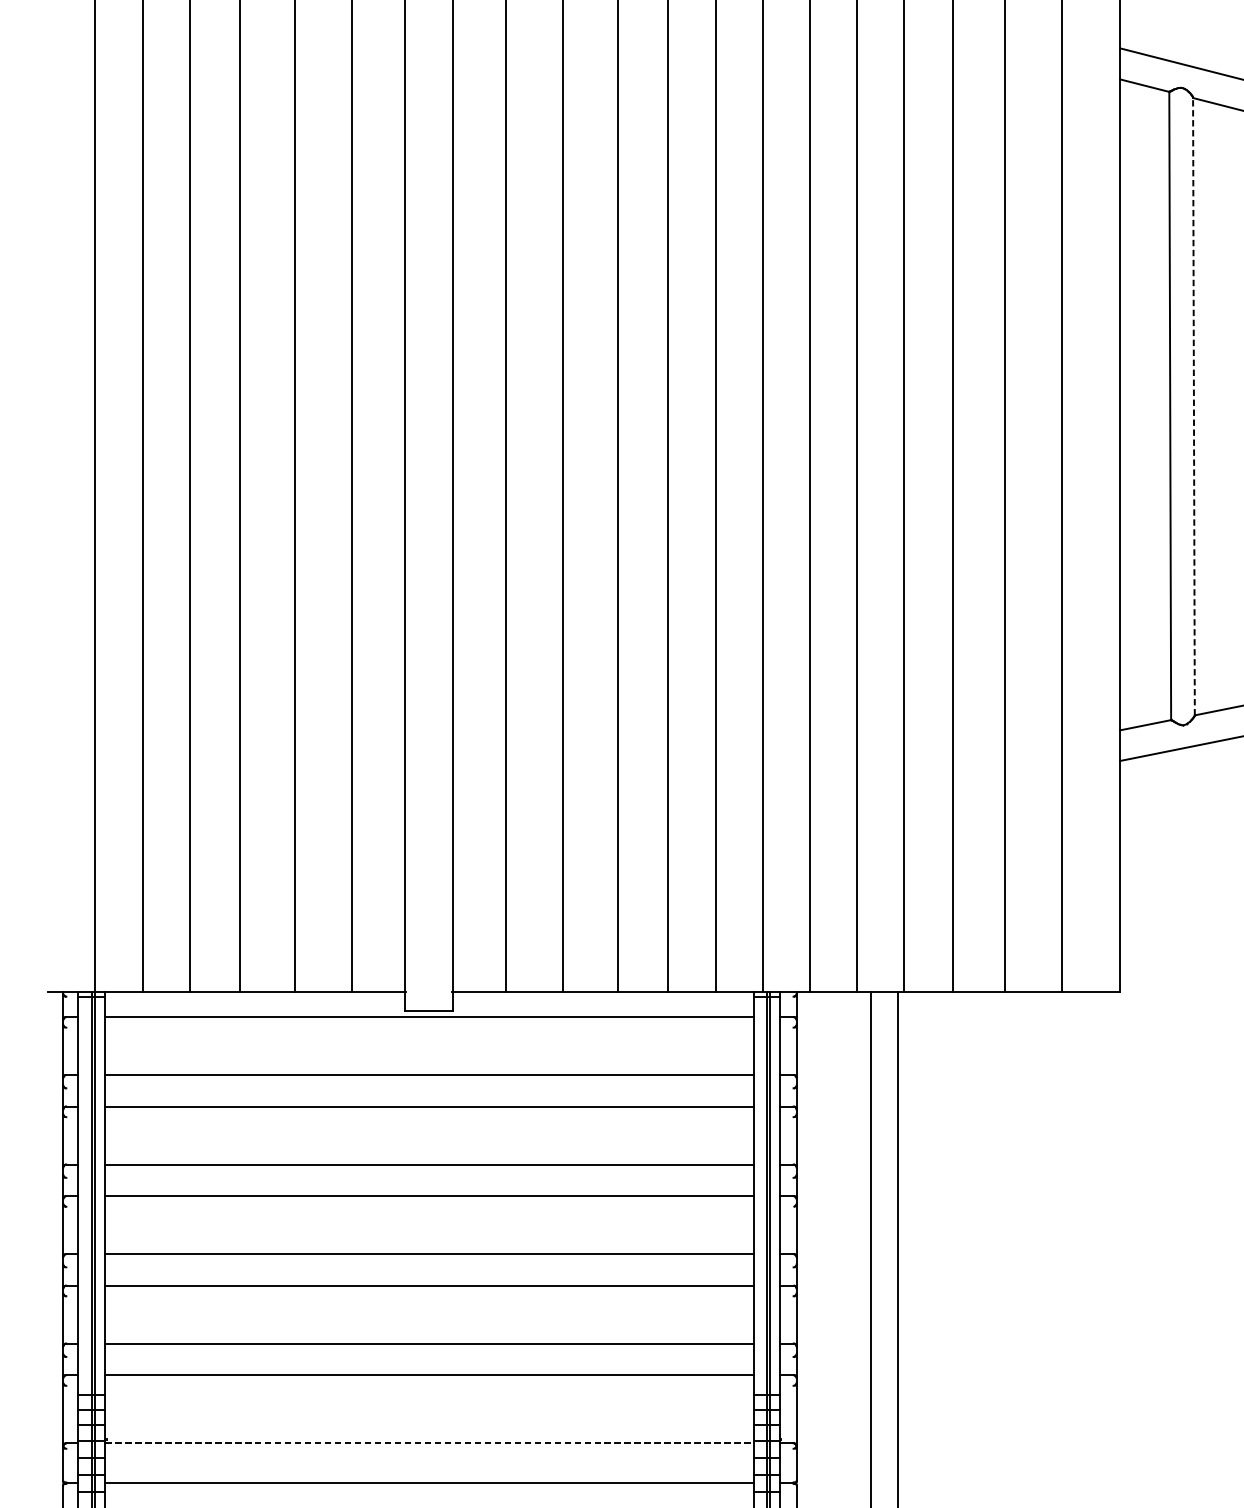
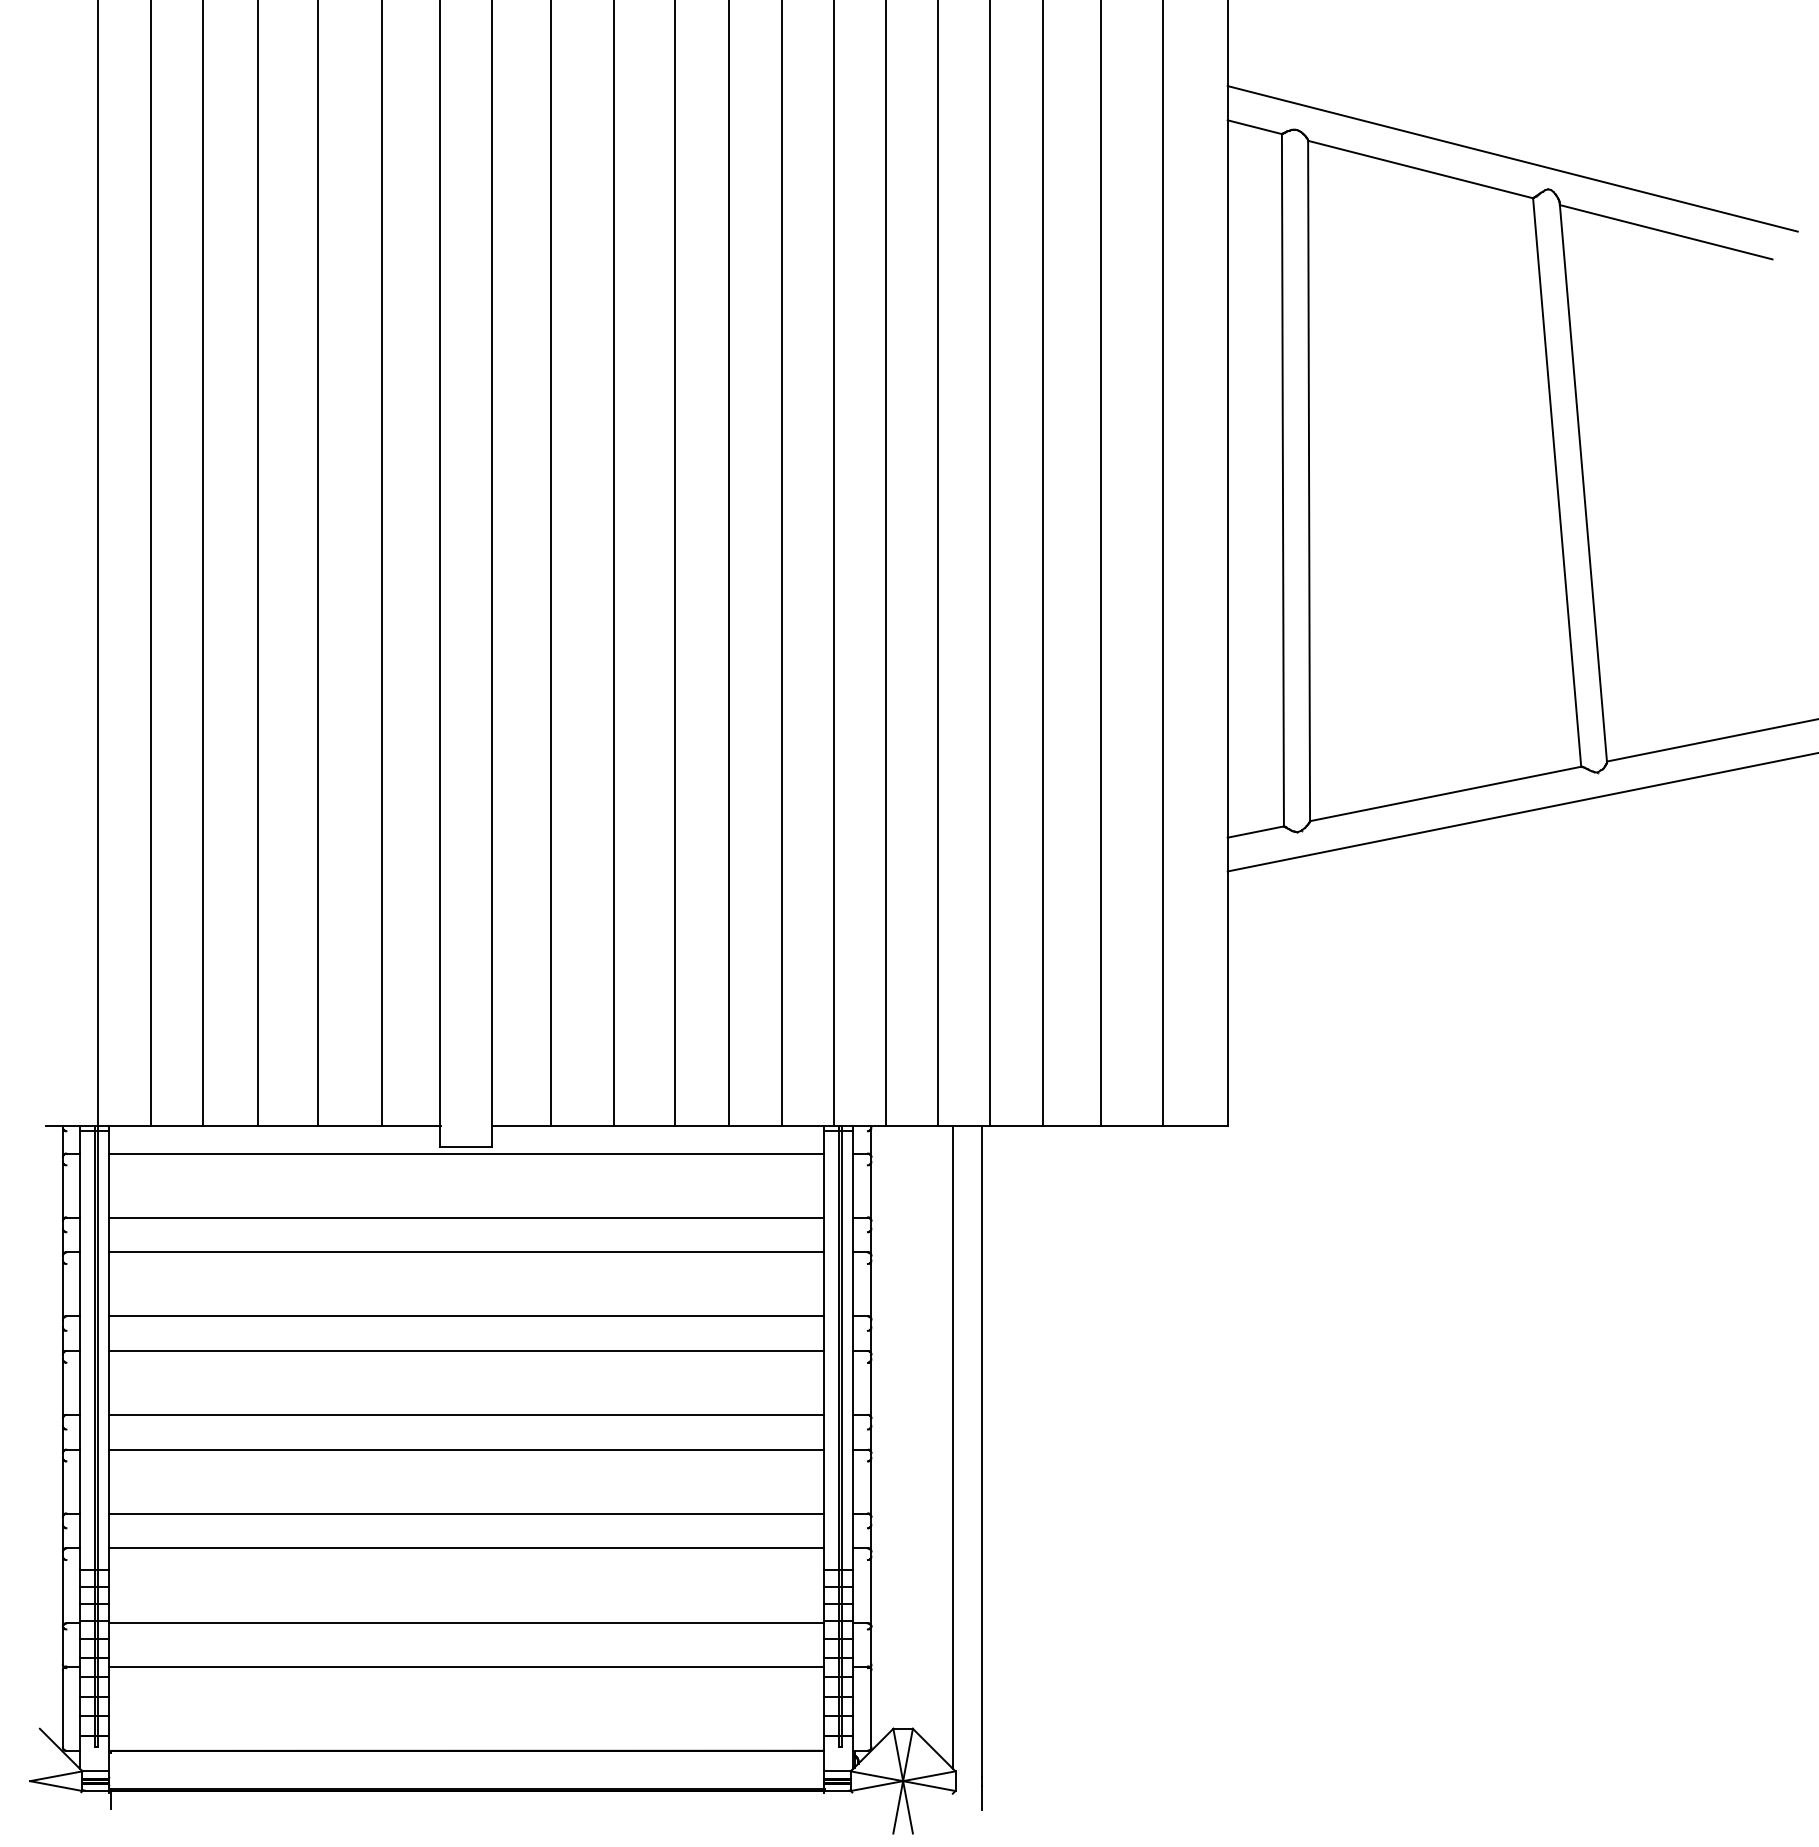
line: (1194, 406) -> (1309, 480), dashed -> solid
line: (430, 1443) -> (467, 1623), dashed -> solid

